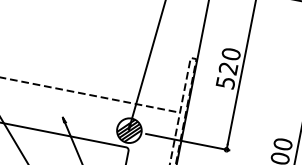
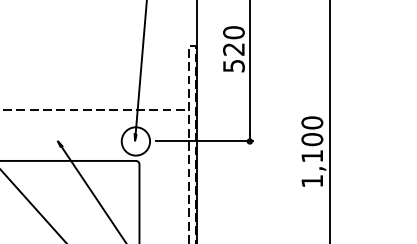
hatch: (129, 130) -> (135, 141), removed

